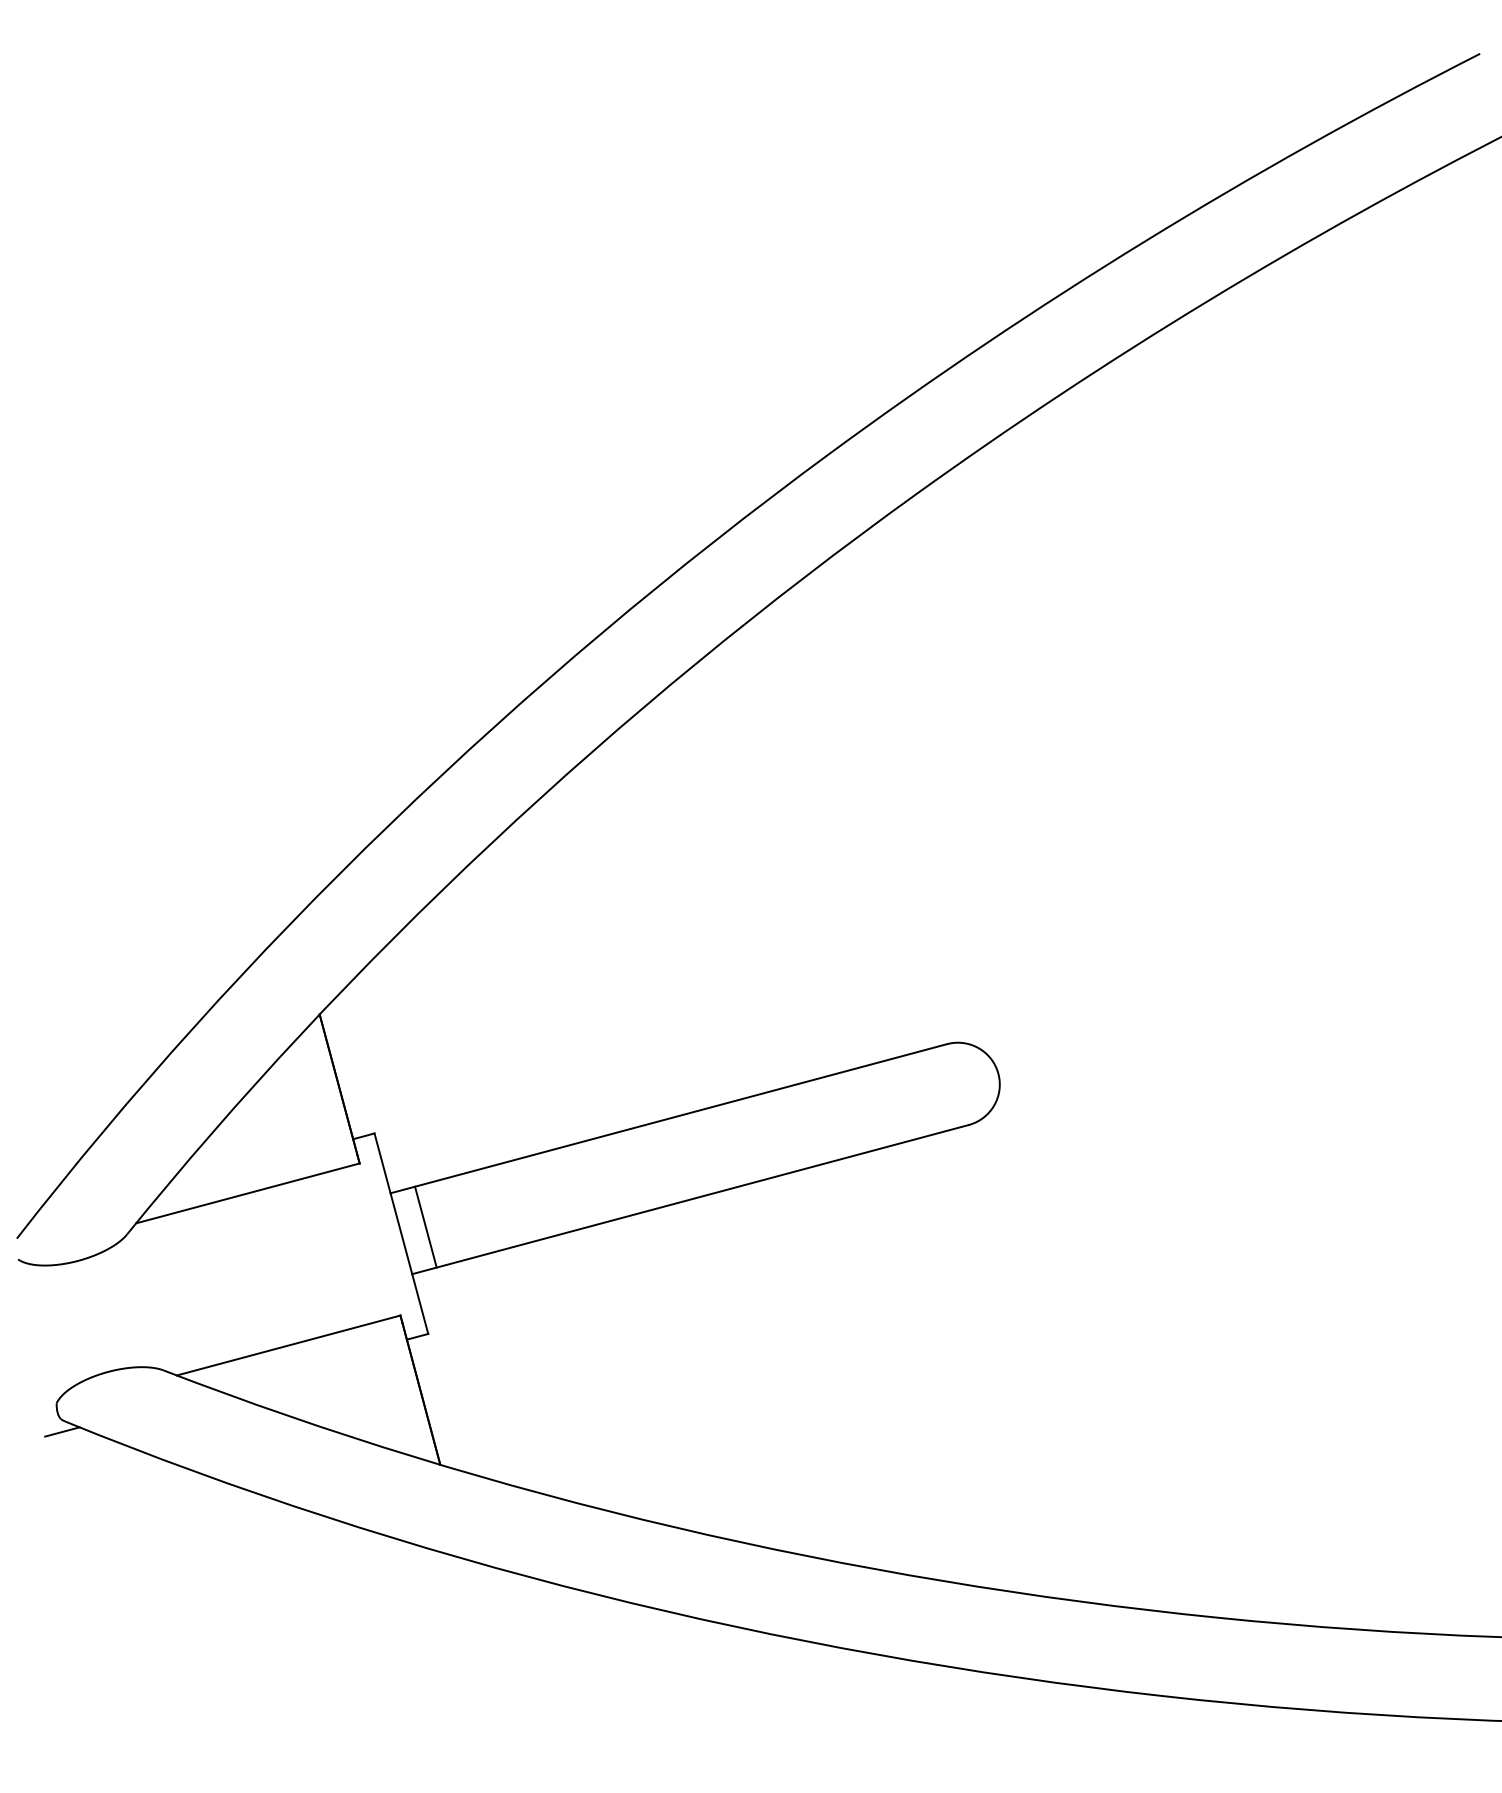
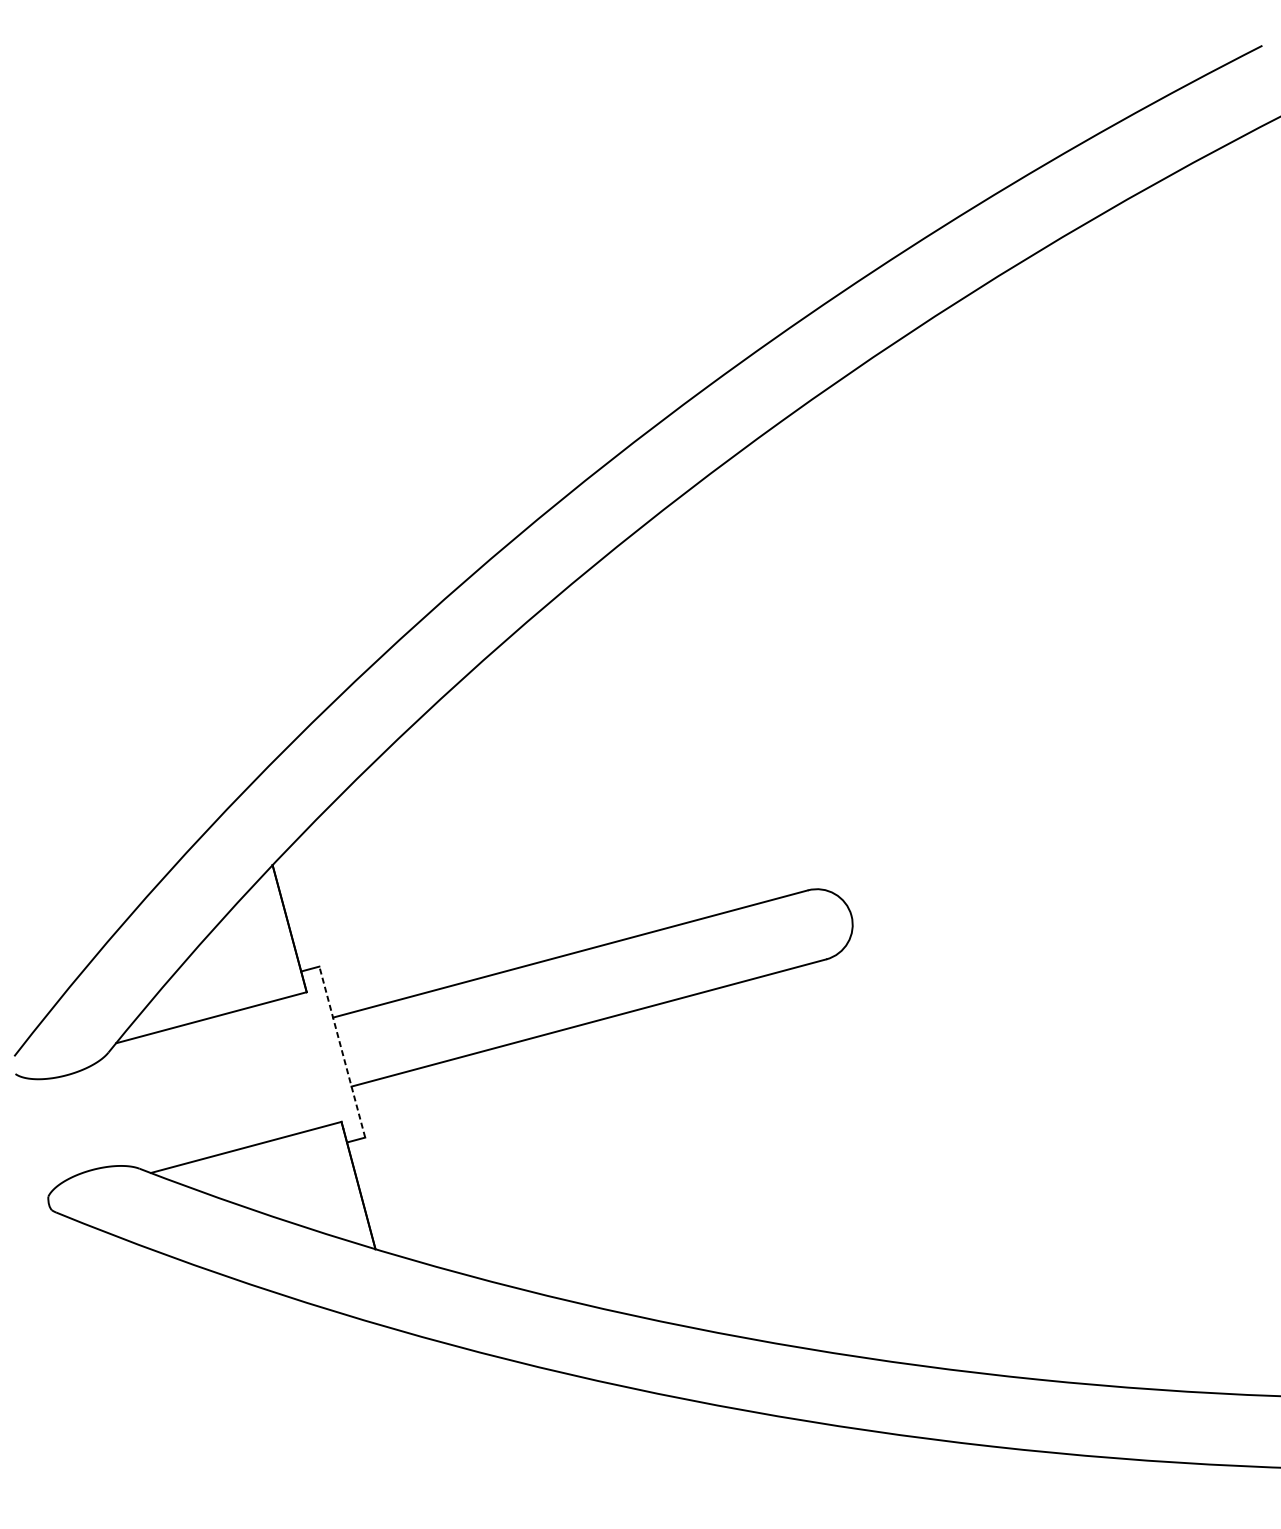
line: (425, 1226) -> (362, 1045), removed
line: (401, 1233) -> (342, 1051), solid -> dashed
line: (62, 1431) -> (53, 1220), removed

